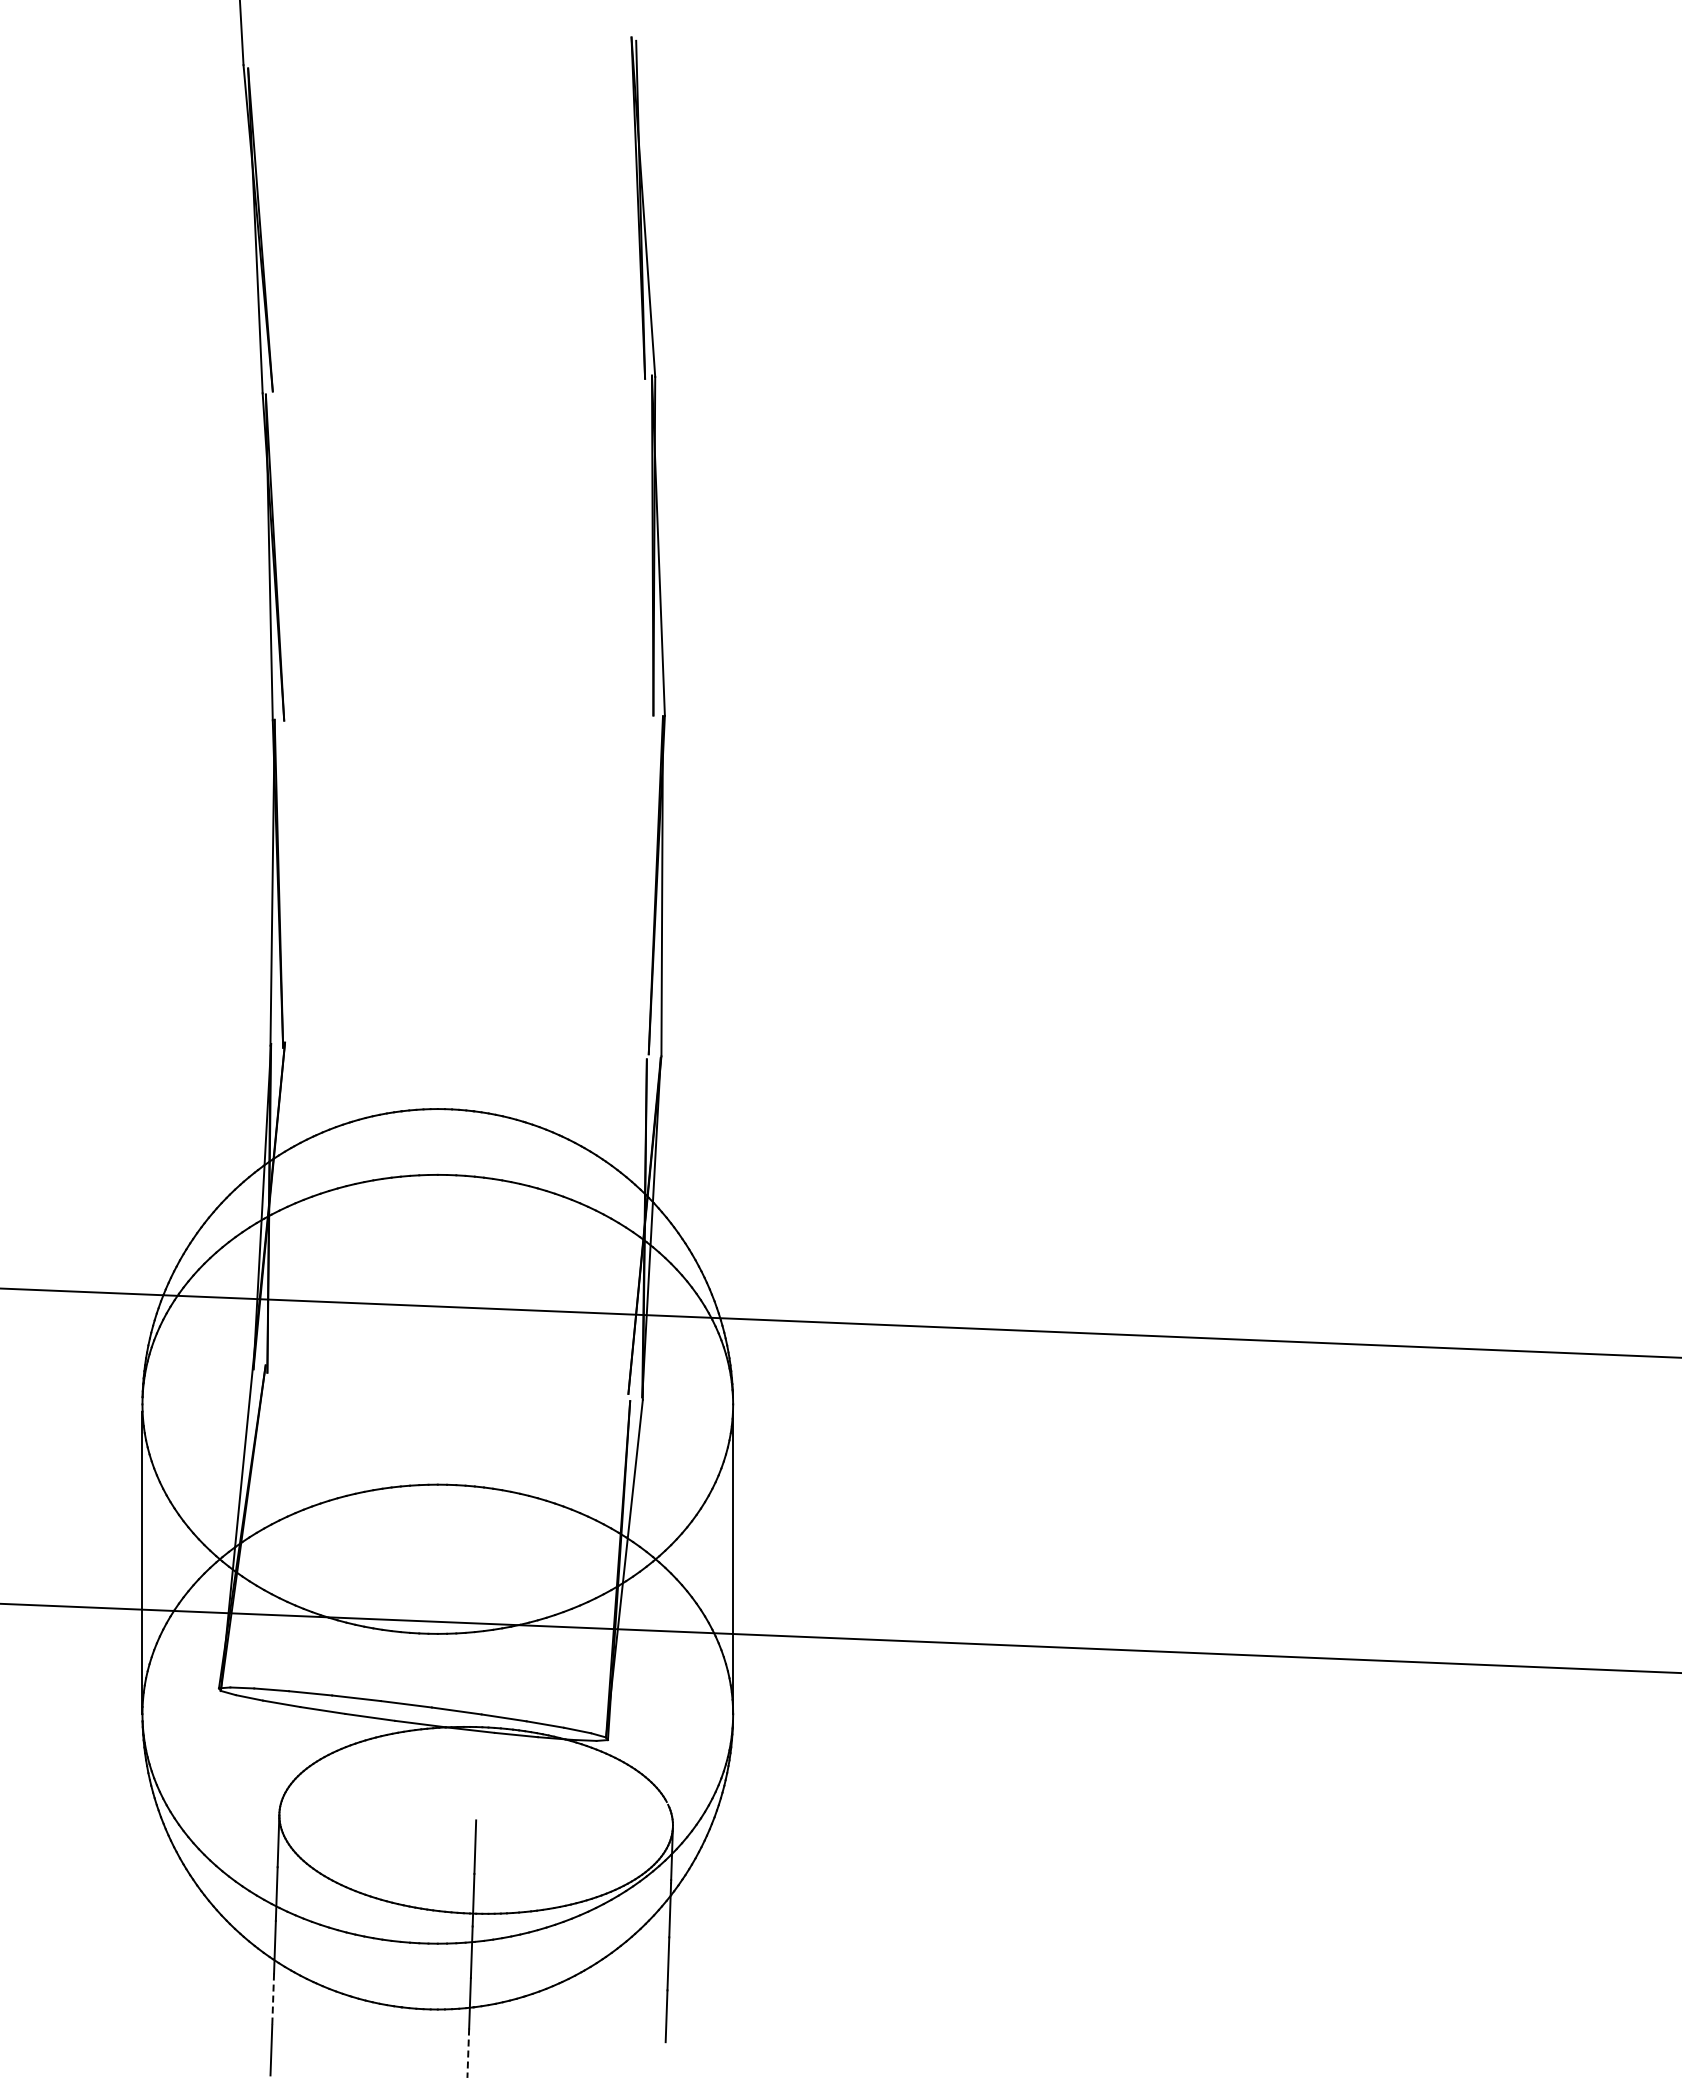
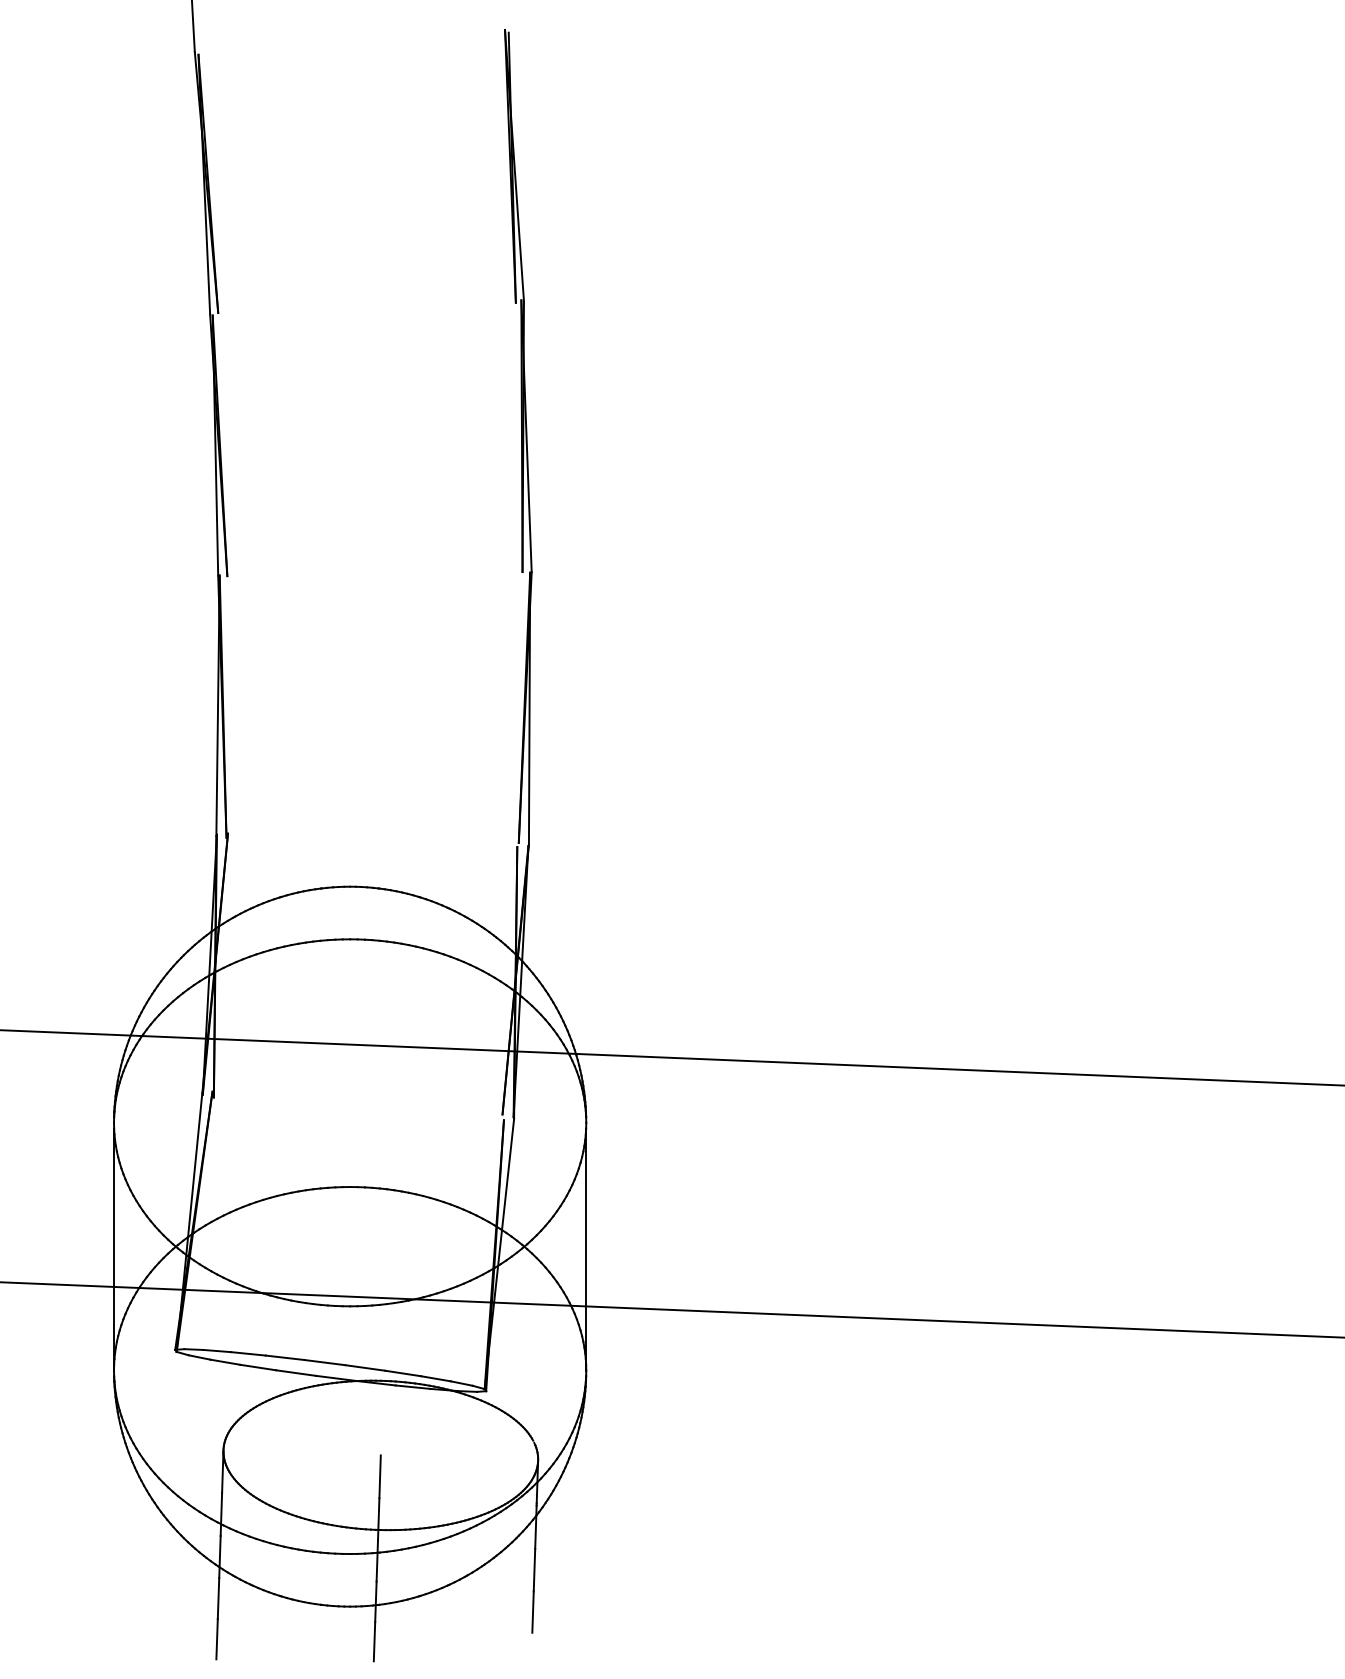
line: (273, 1999) -> (218, 1598), dashed -> solid
line: (468, 2053) -> (374, 1641), dashed -> solid

